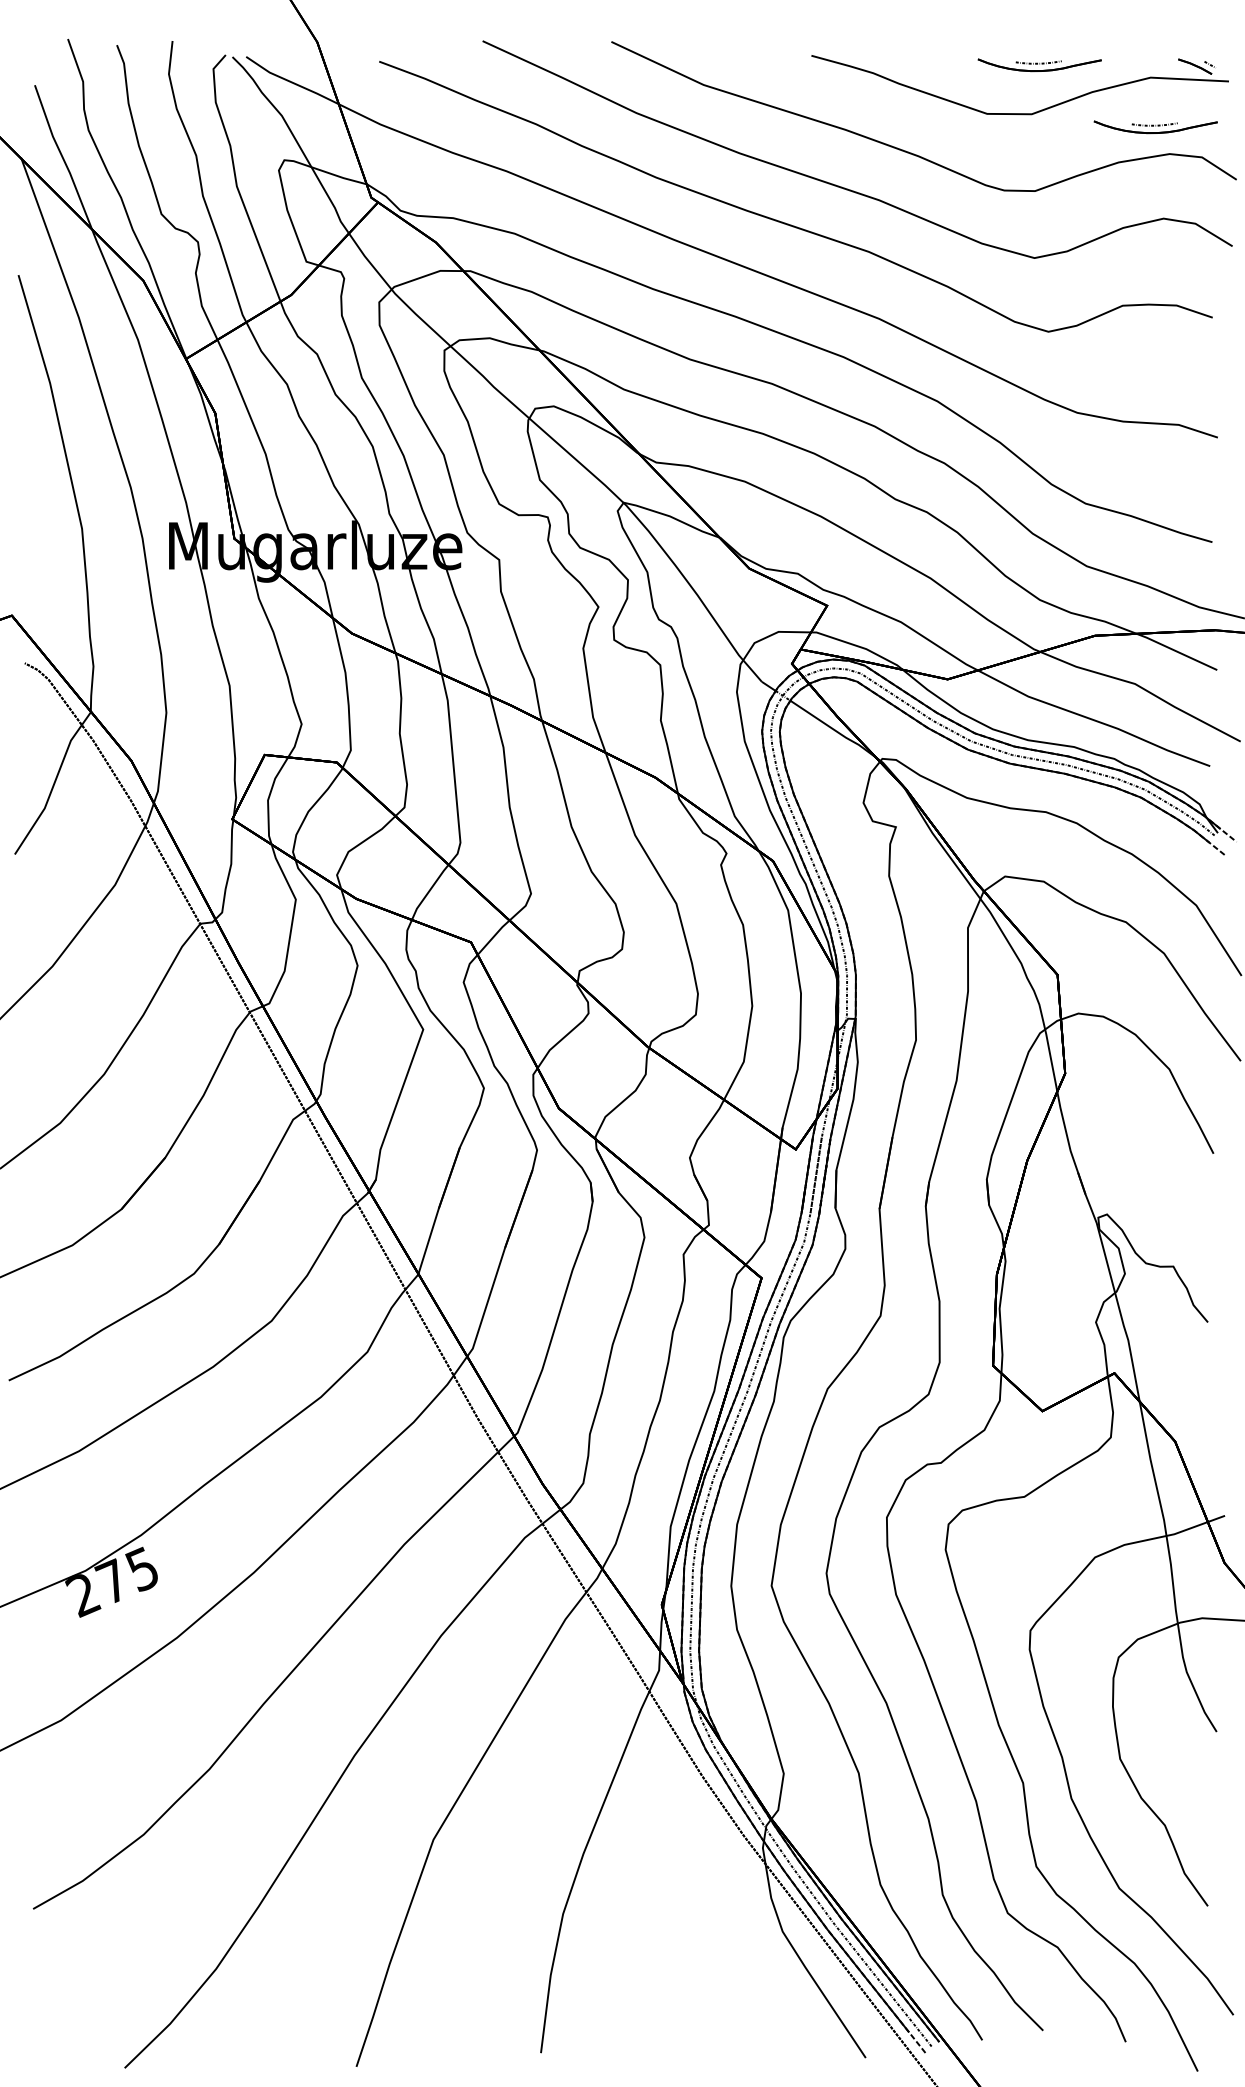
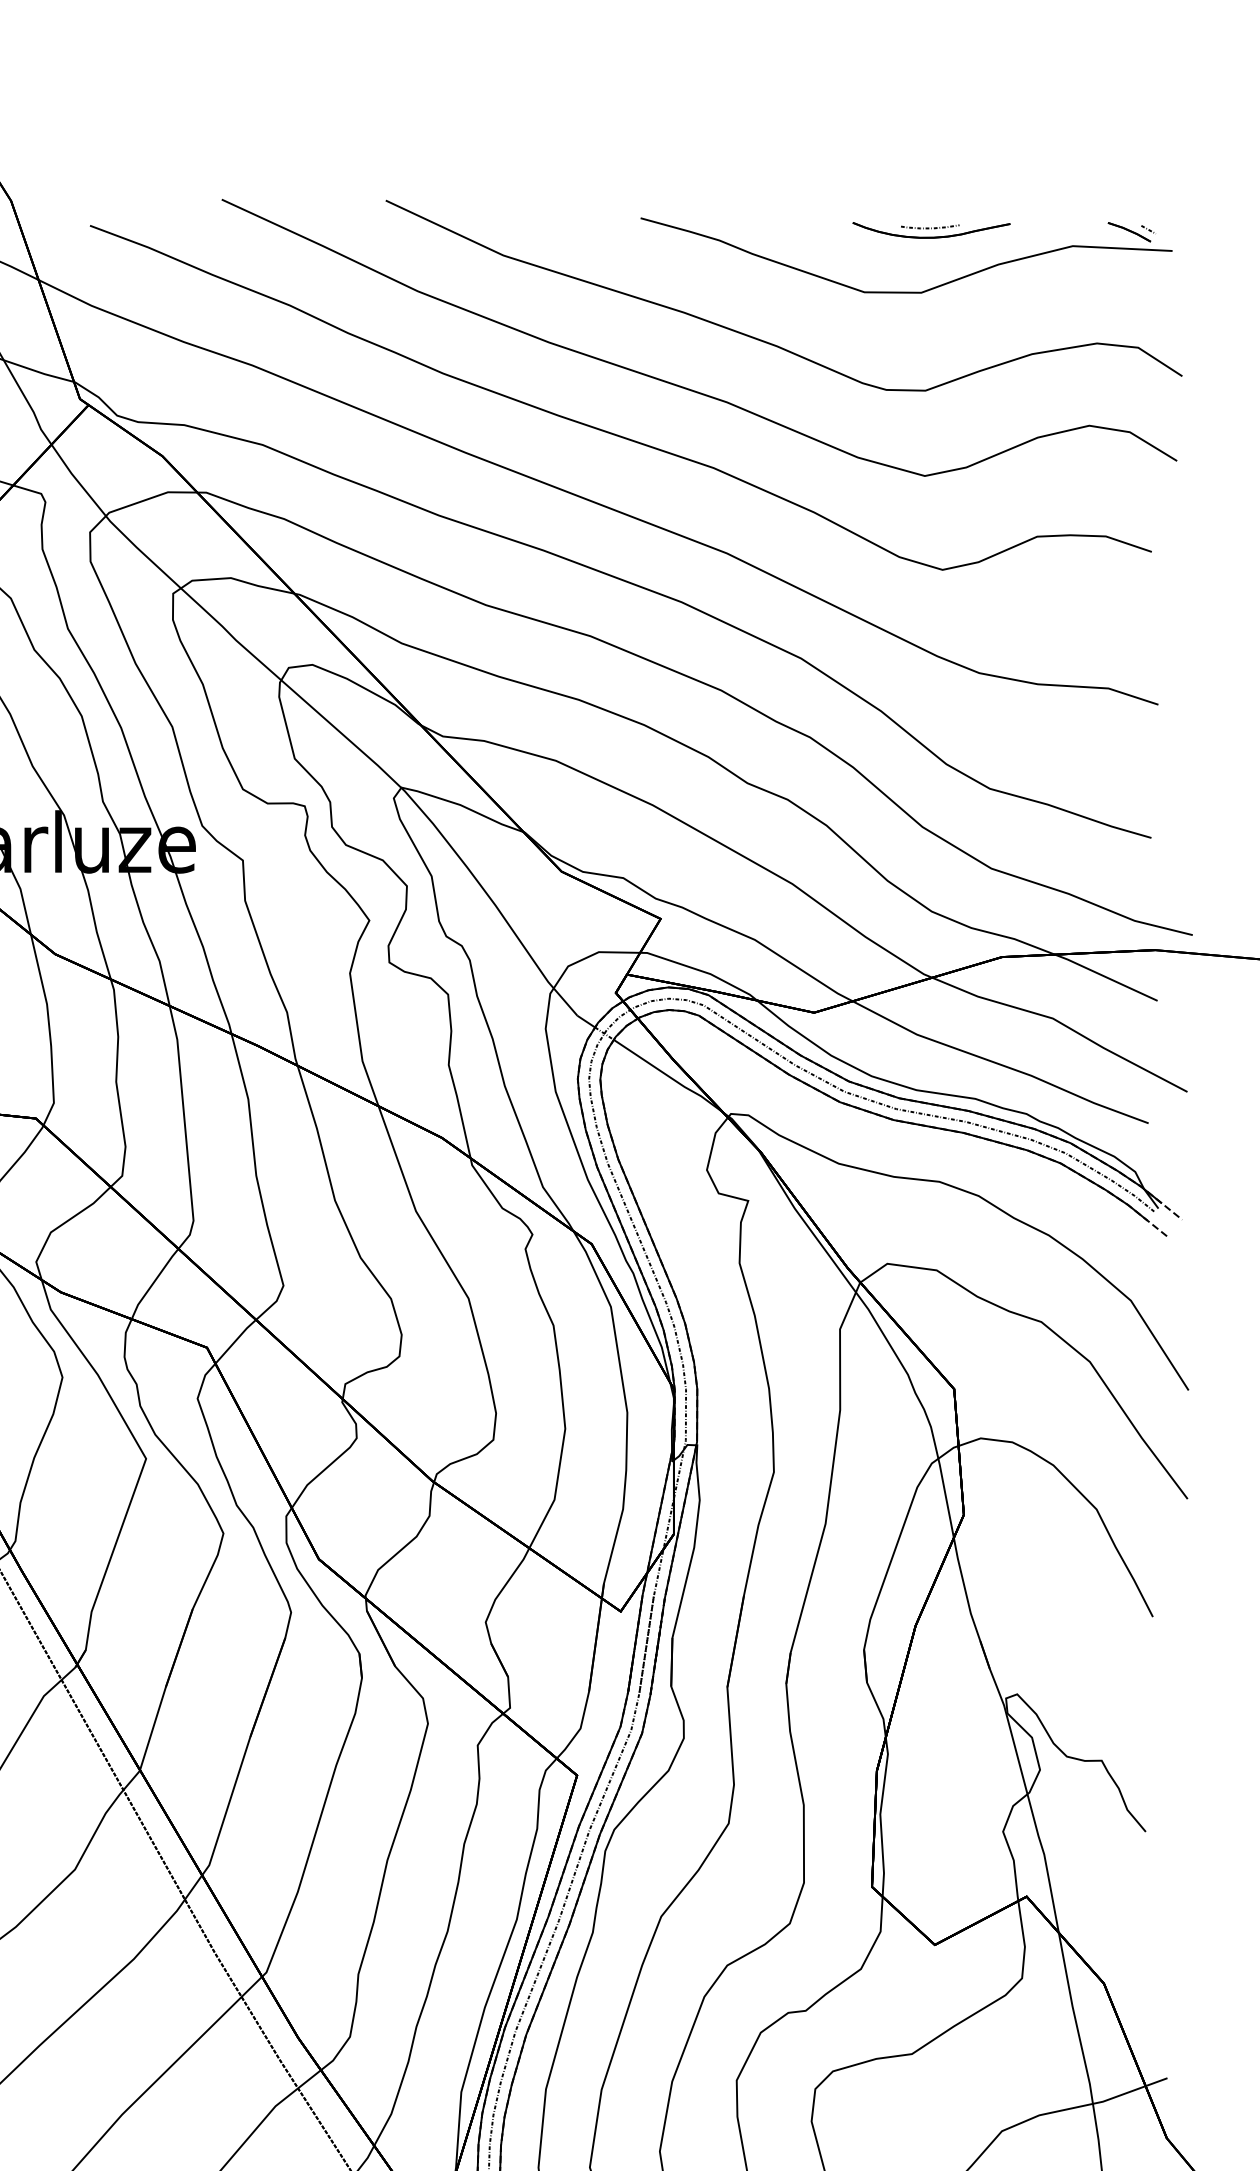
part: (1155, 127) -> (1078, 309), removed

